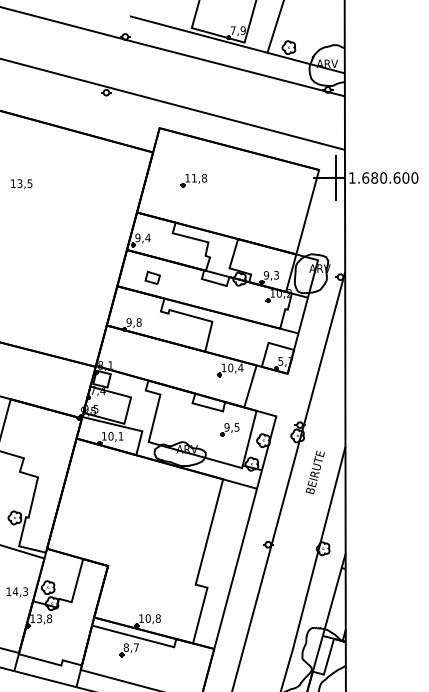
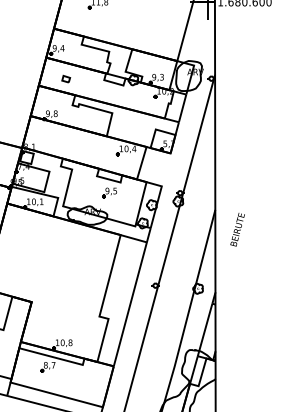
part: (152, 277) -> (66, 78), size x0.7
part: (229, 429) -> (109, 192), moved
text: (315, 472) -> (237, 229), moved

